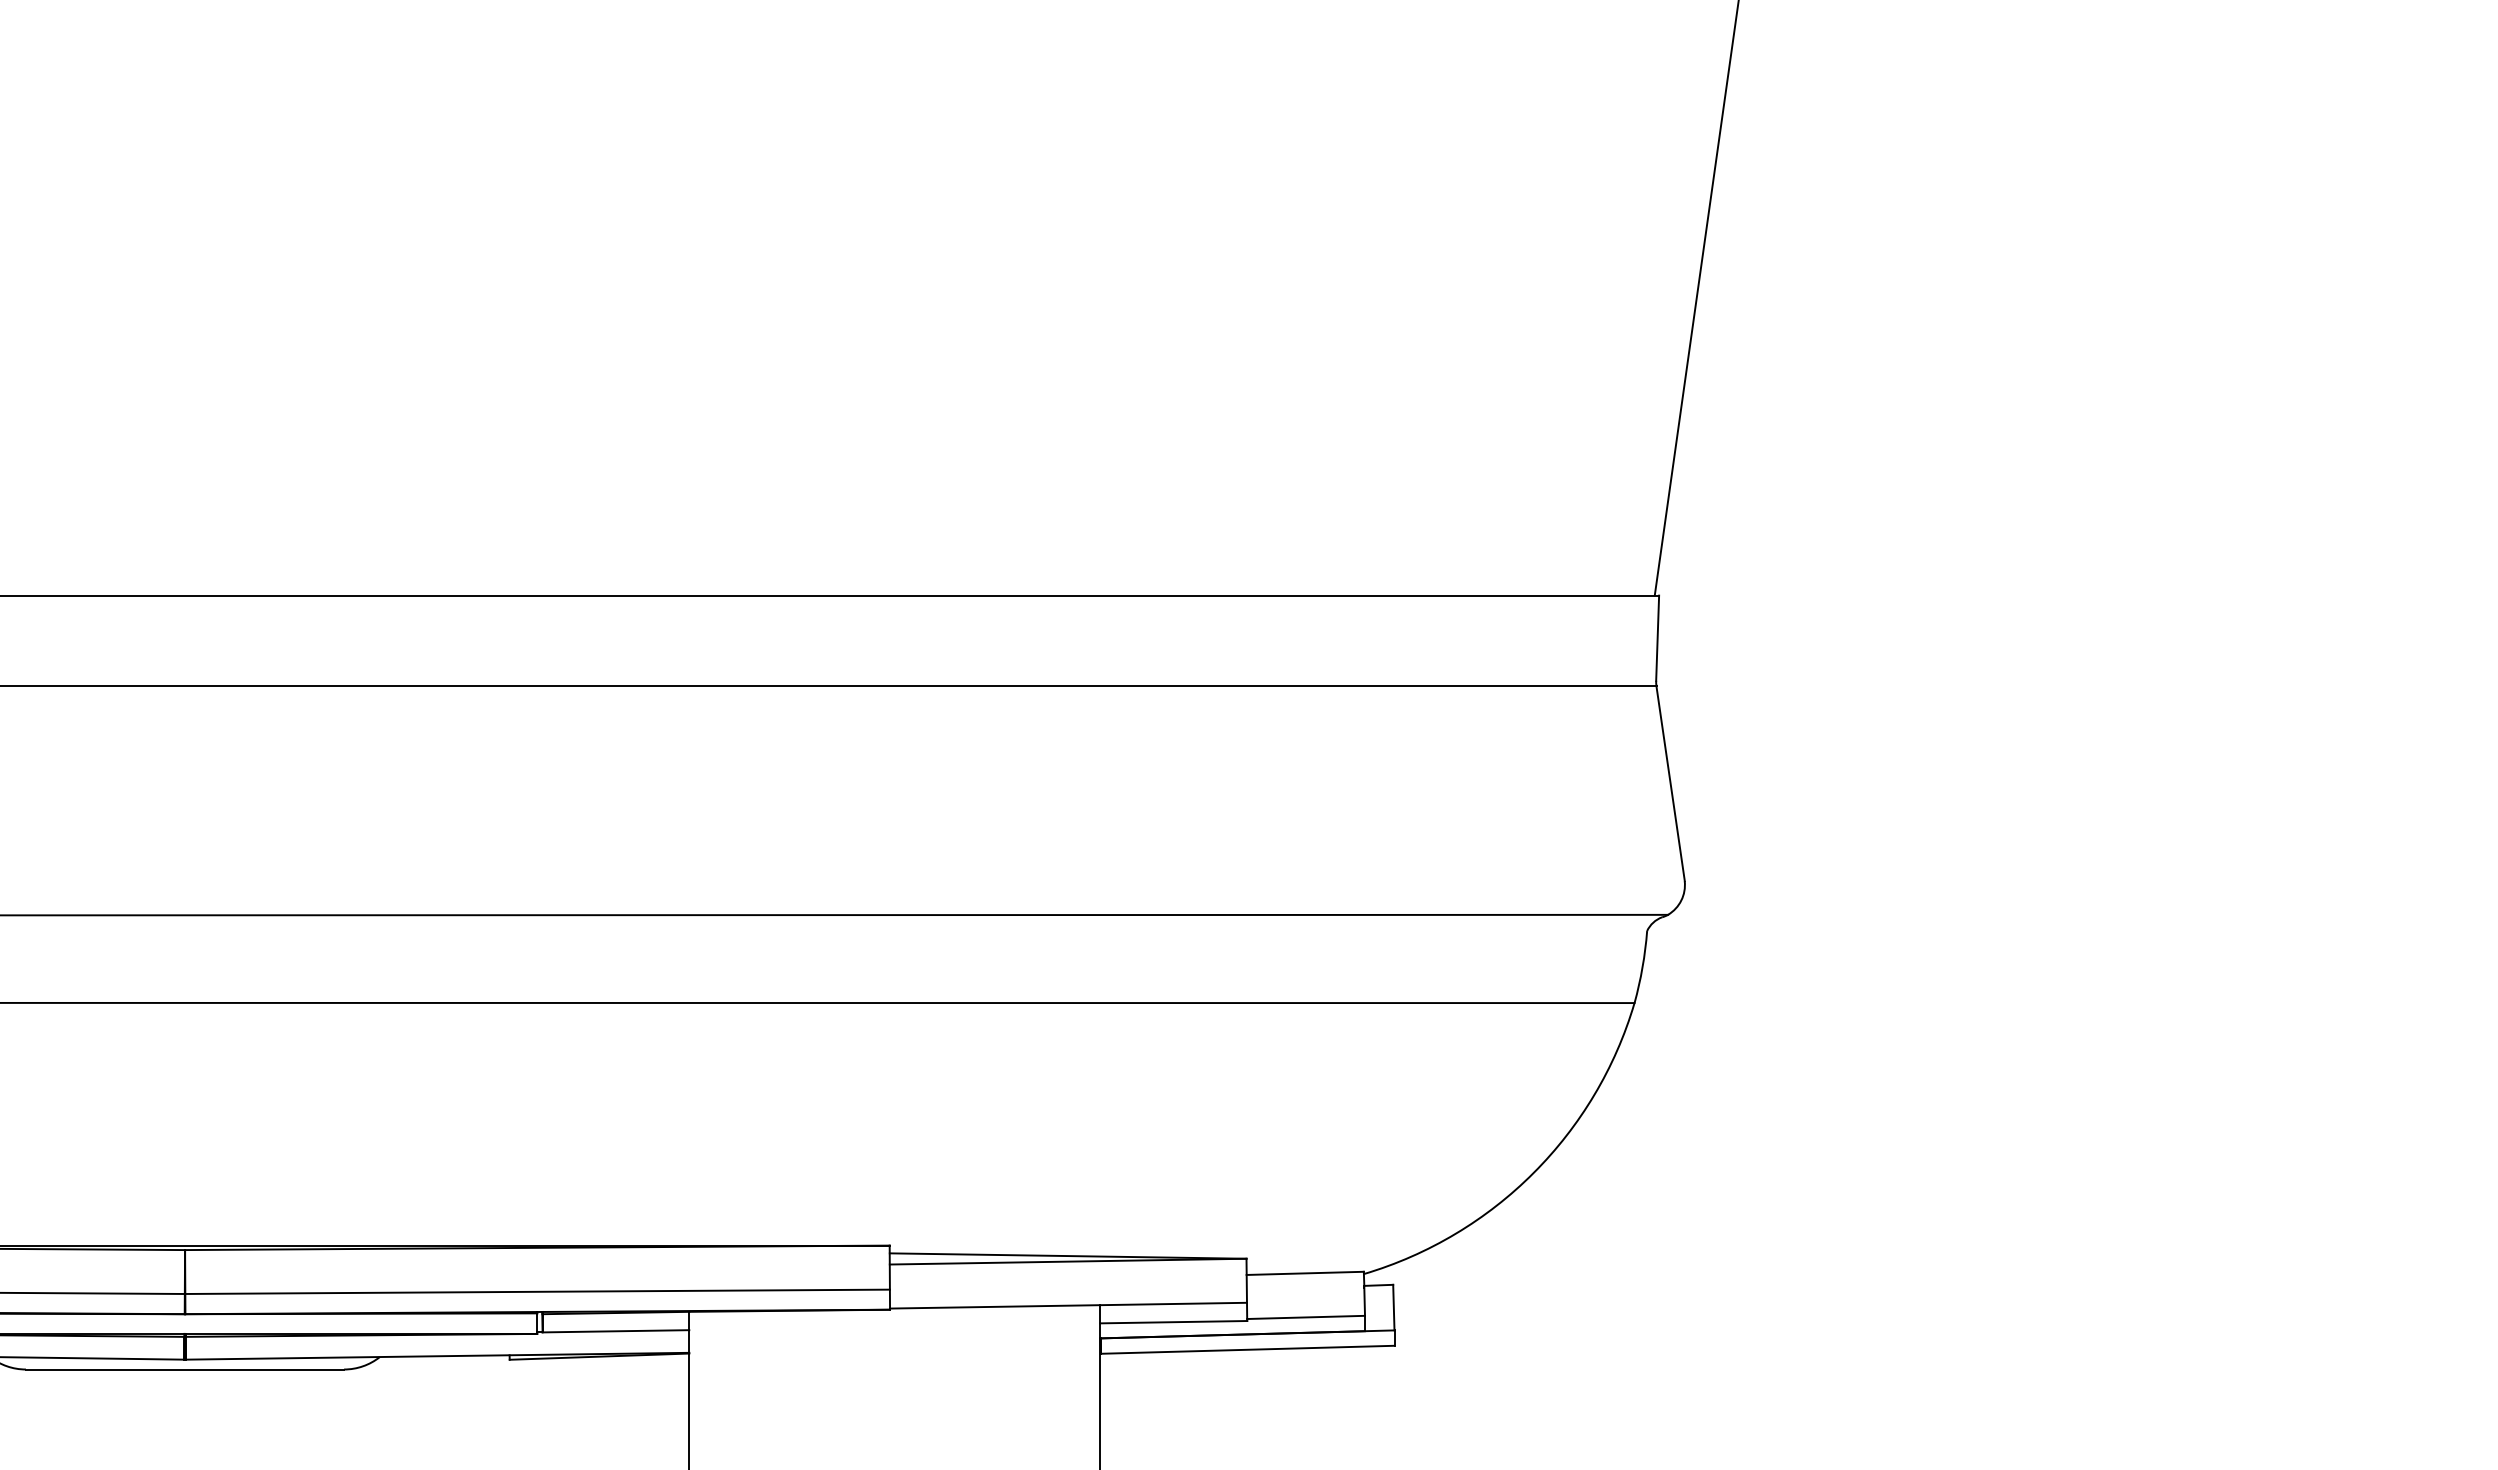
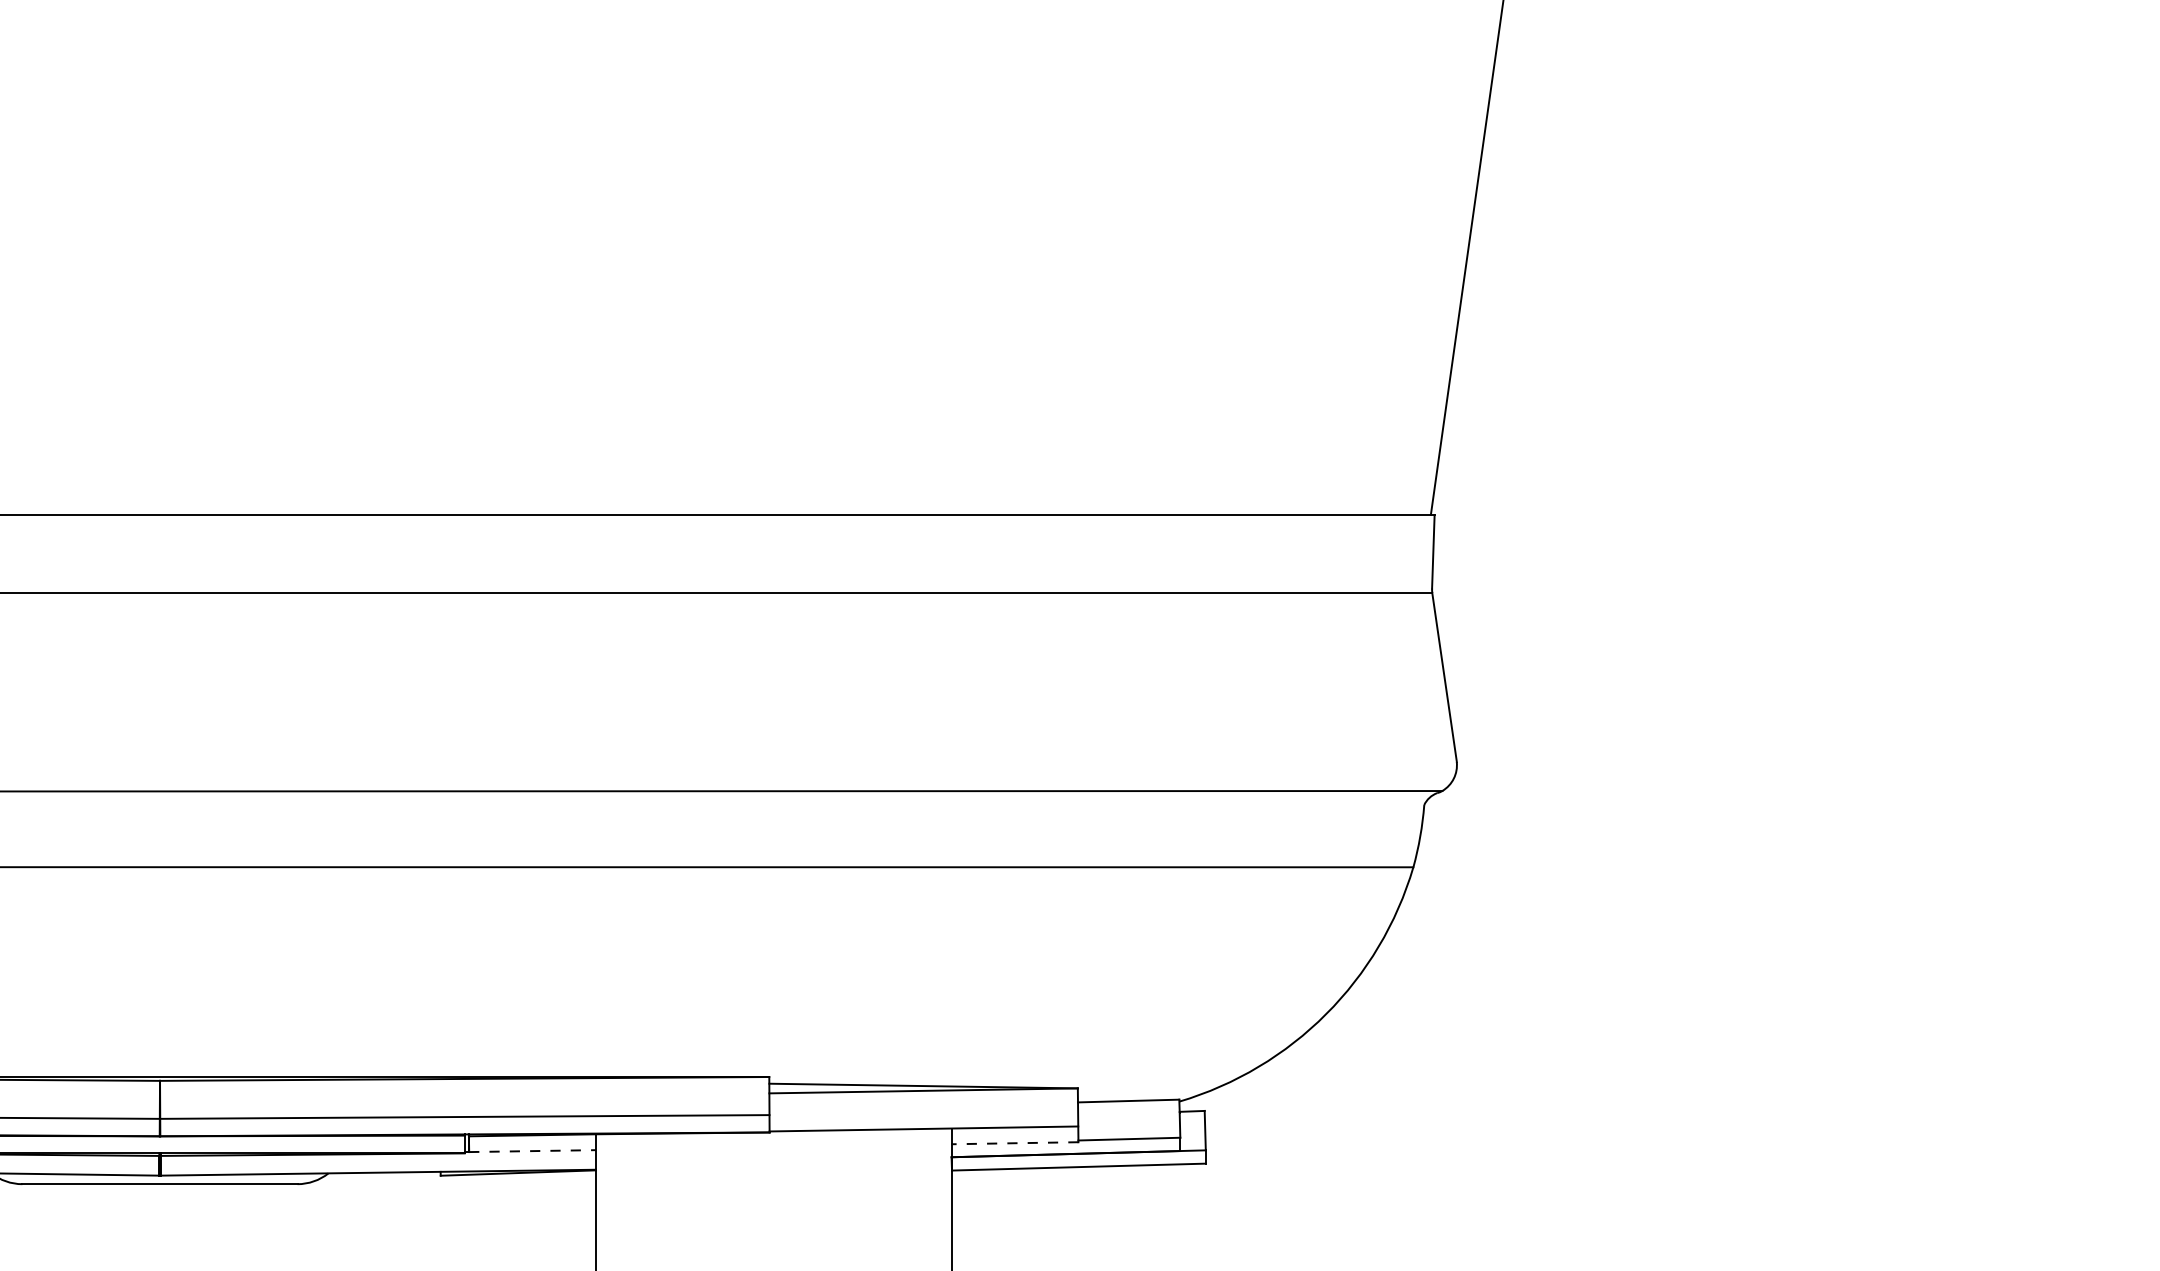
line: (1173, 1322) -> (1014, 1143), solid -> dashed
line: (616, 1331) -> (533, 1151), solid -> dashed

